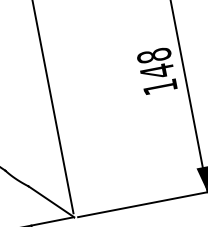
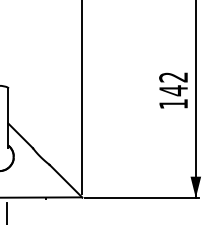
text: (154, 55) -> (173, 77), 148 -> 142

